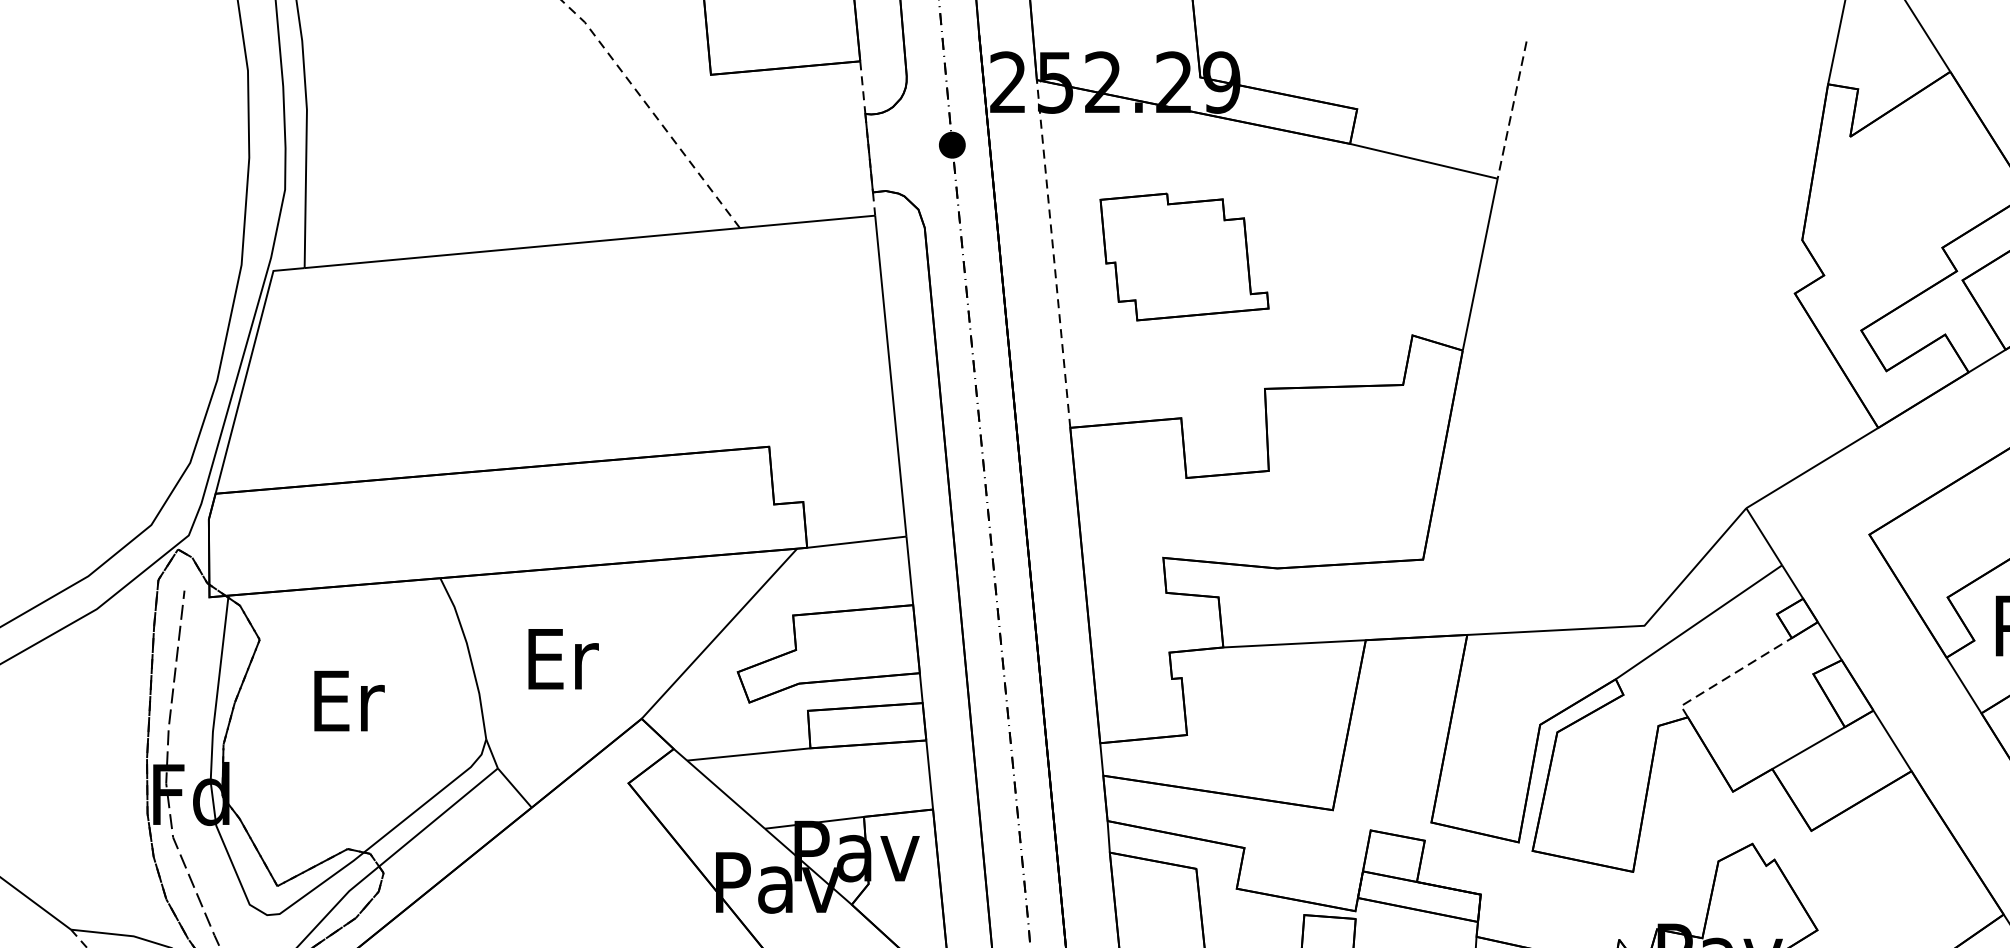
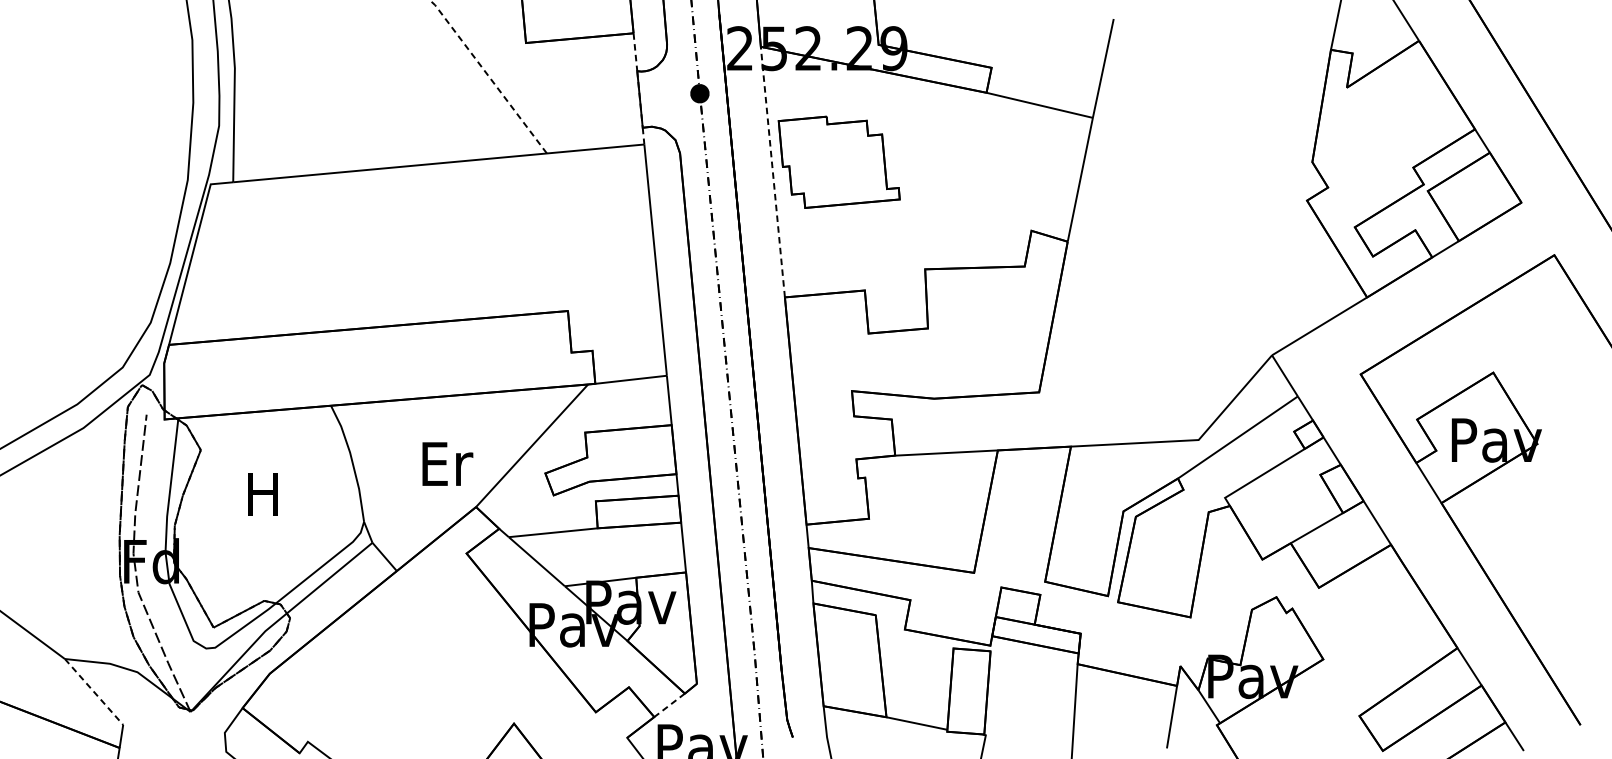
line: (1512, 110) -> (1103, 68), dashed -> solid
part: (1183, 255) -> (838, 161), moved
text: (563, 658) -> (447, 463), moved
line: (1730, 676) -> (1260, 476), dashed -> solid
text: (349, 699) -> (265, 493), Er -> H

